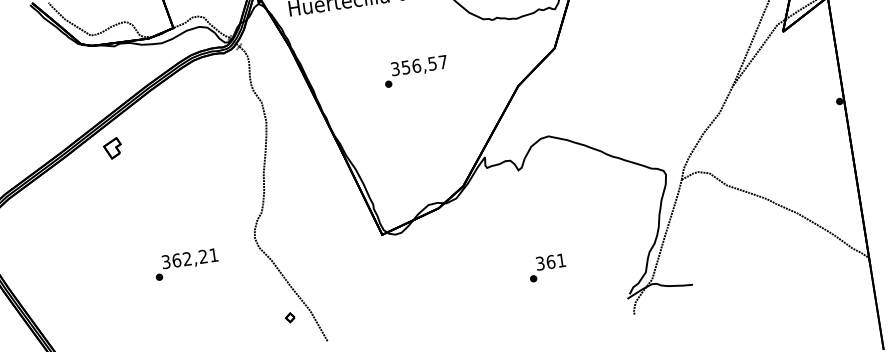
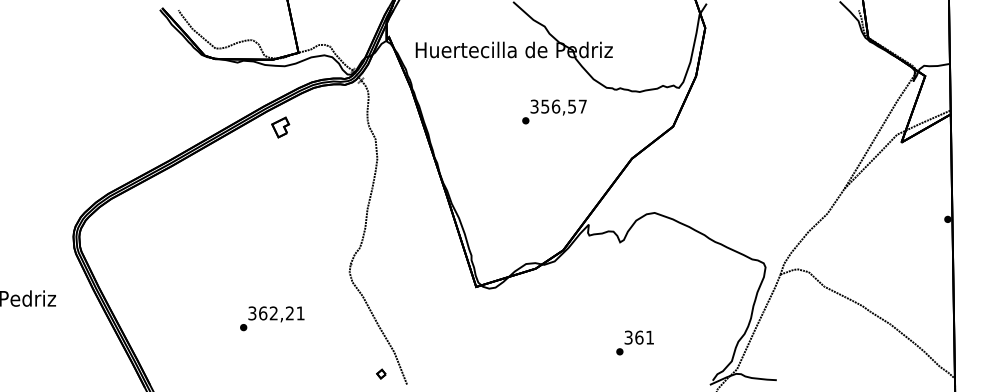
text: (415, 71) -> (554, 111), moved
part: (112, 148) -> (280, 127), moved
text: (186, 264) -> (272, 318), moved
part: (290, 317) -> (381, 373), moved

